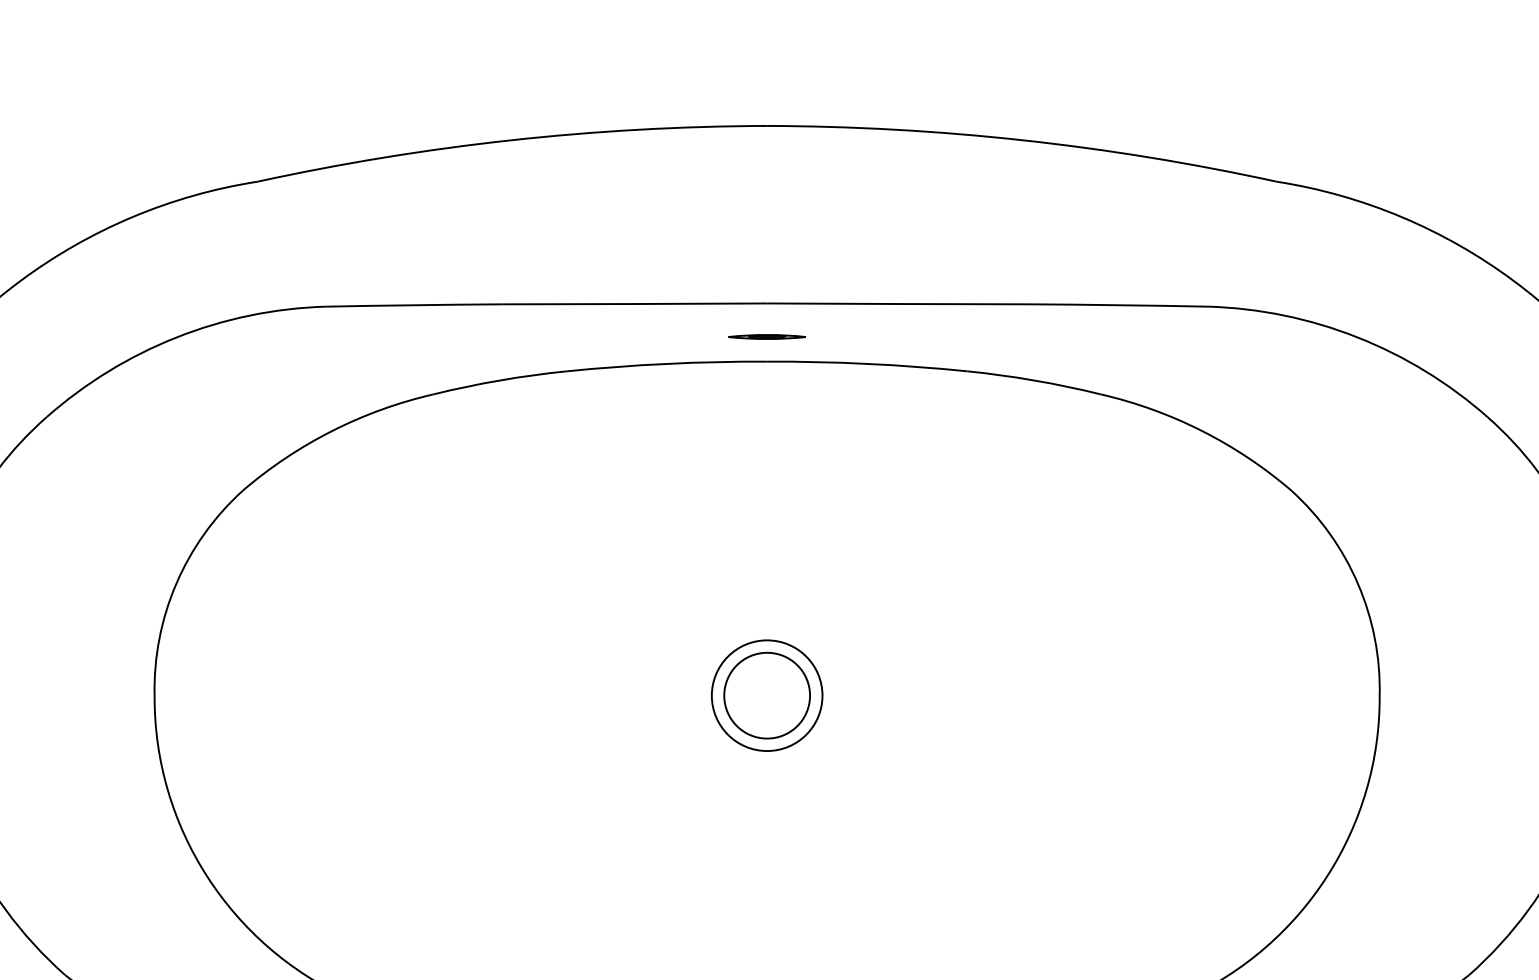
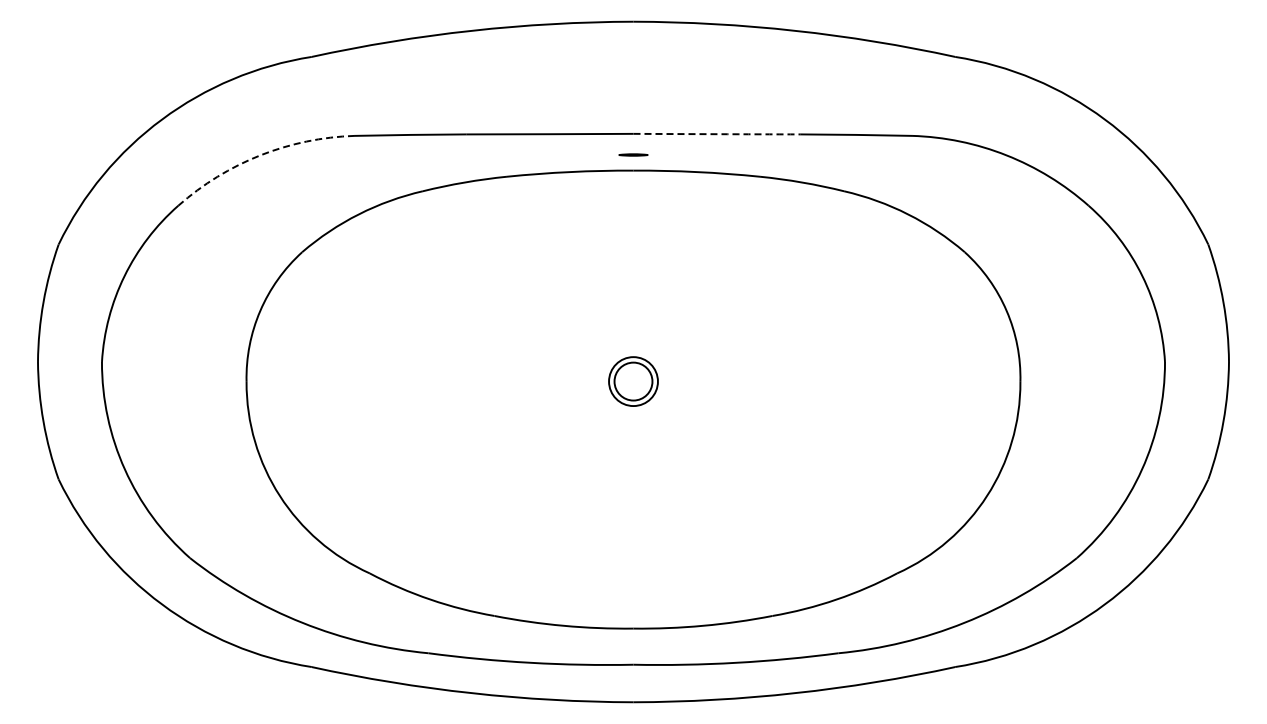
arc: (900, 304) -> (717, 134), solid -> dashed
part: (767, 336) -> (633, 154), size x0.6
arc: (176, 337) -> (260, 155), solid -> dashed
part: (767, 695) -> (633, 381), size x0.7

